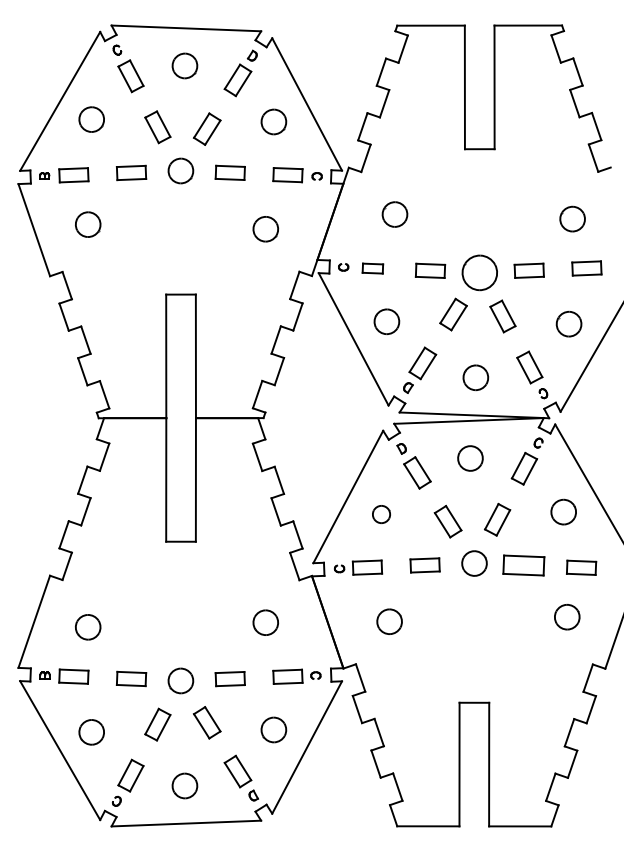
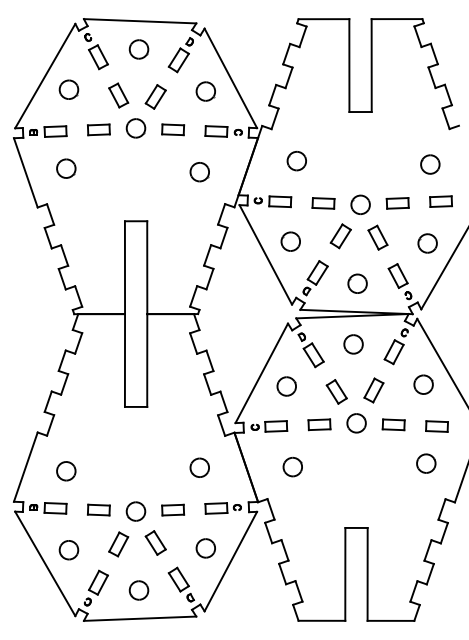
part: (372, 268) -> (279, 201), size x1.43
part: (479, 272) -> (360, 204), size x0.71
part: (381, 514) -> (286, 386), size x1.43
part: (523, 565) -> (393, 424), size x0.71

